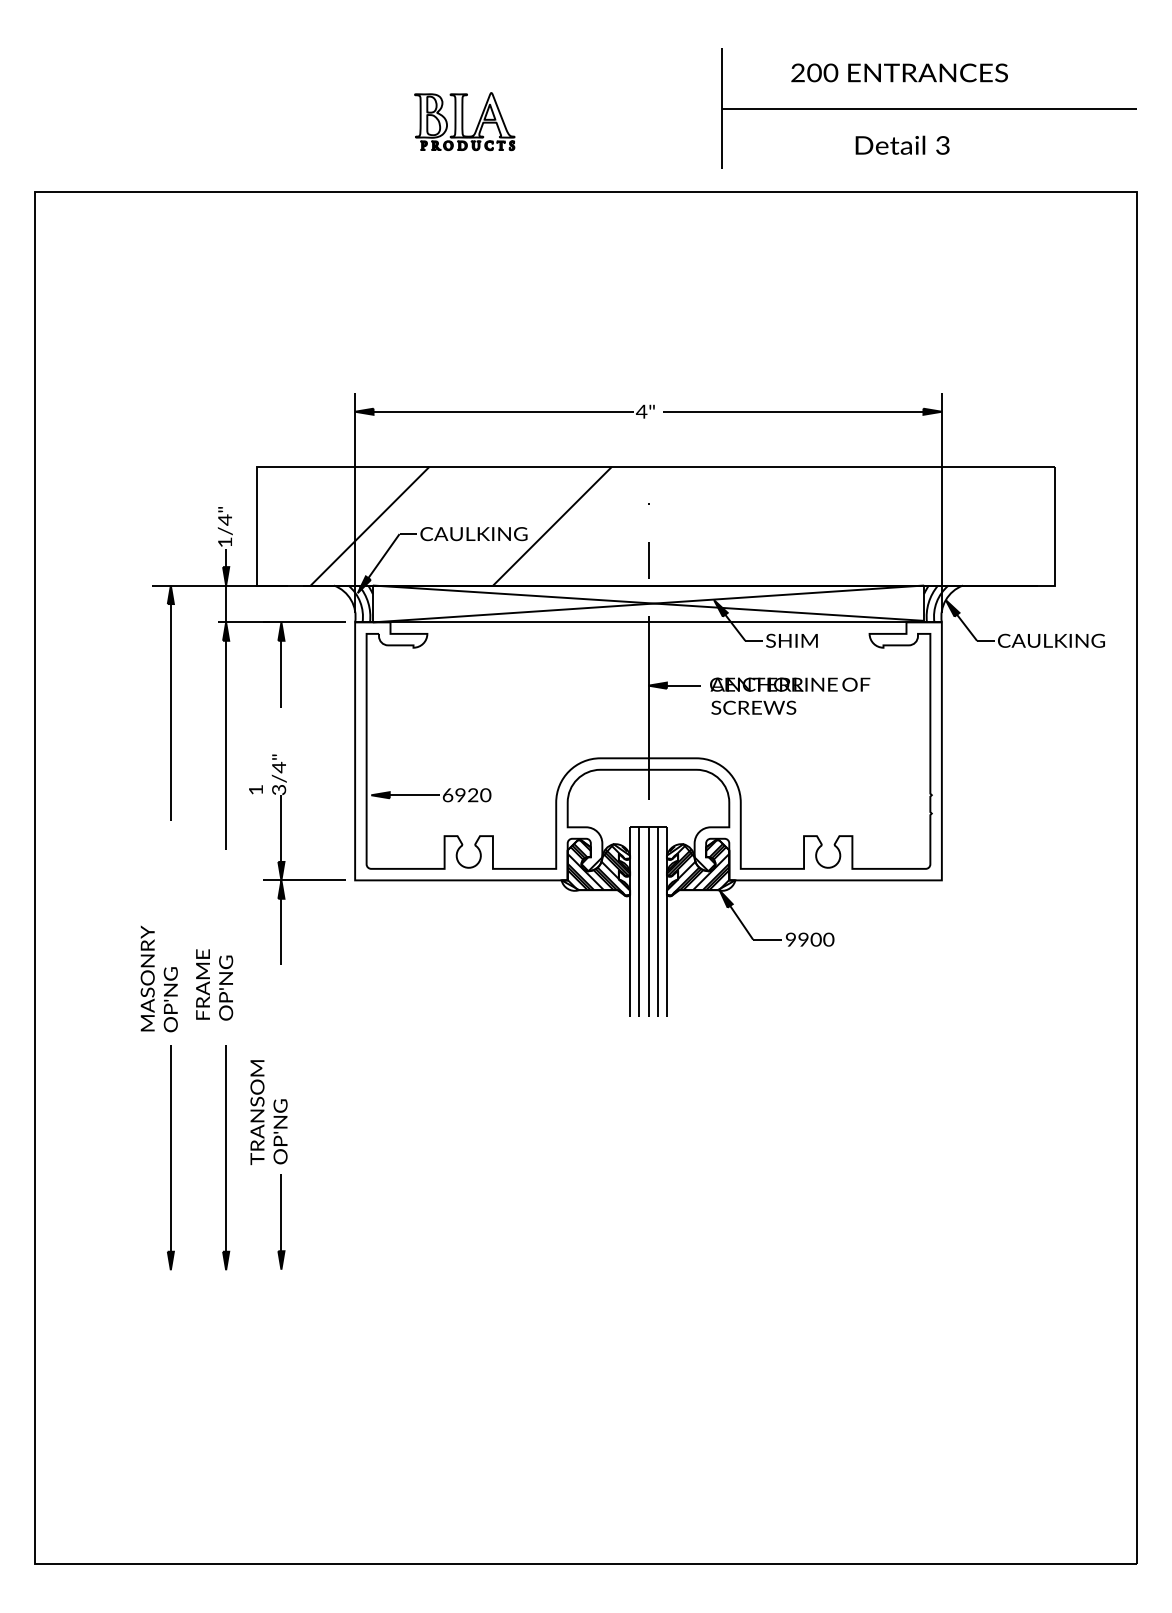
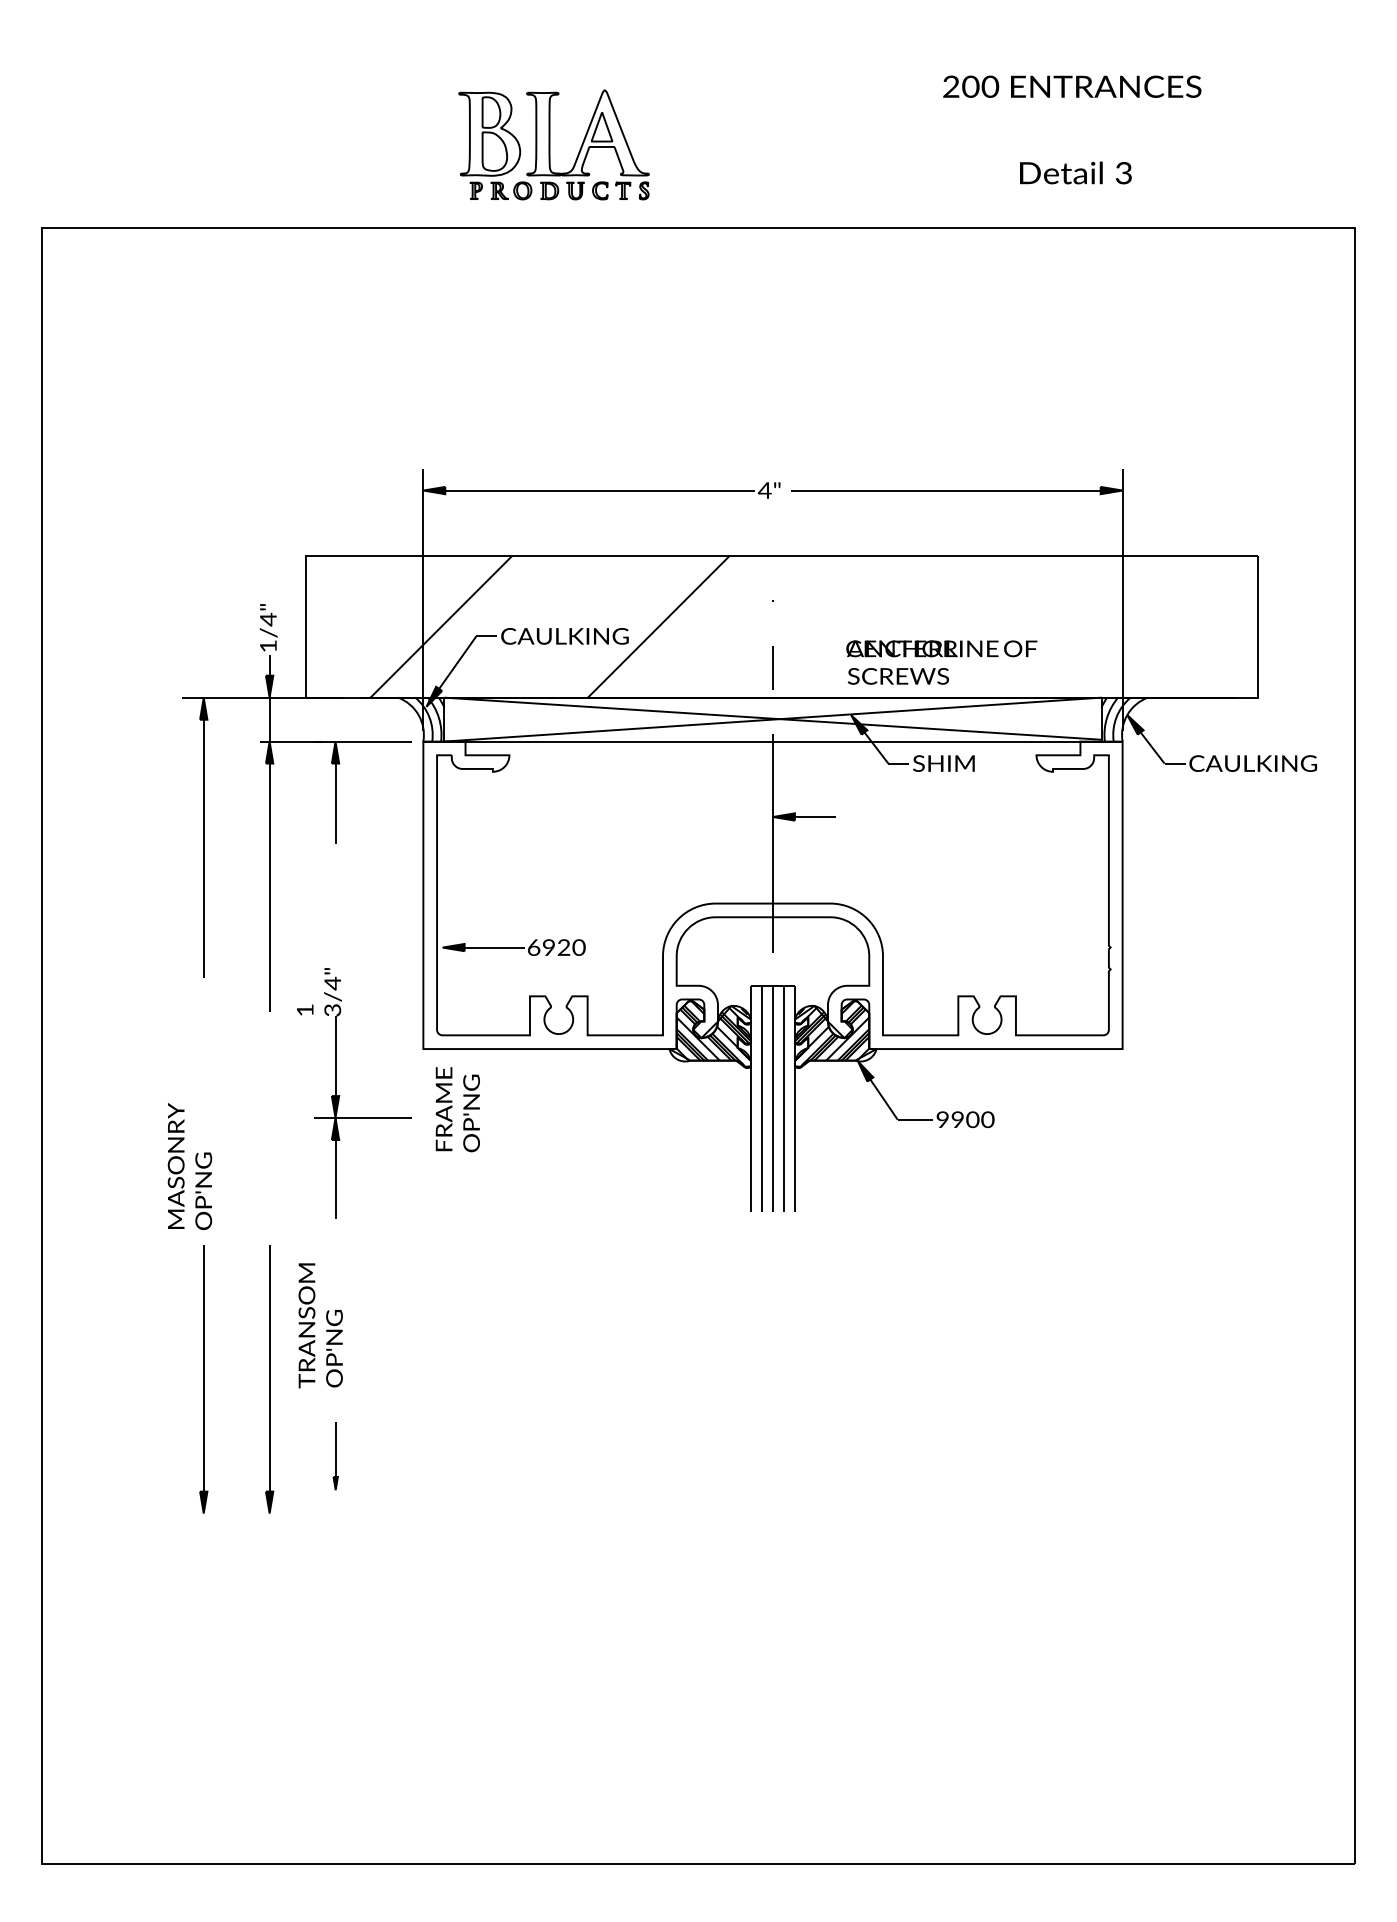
part: (928, 108) -> (1106, 129), removed
part: (464, 121) -> (553, 144), size x1.6
text: (789, 696) -> (941, 662), moved
part: (285, 861) -> (340, 1095), moved
text: (214, 984) -> (457, 1109), moved
part: (281, 1221) -> (335, 1455), size x0.6

